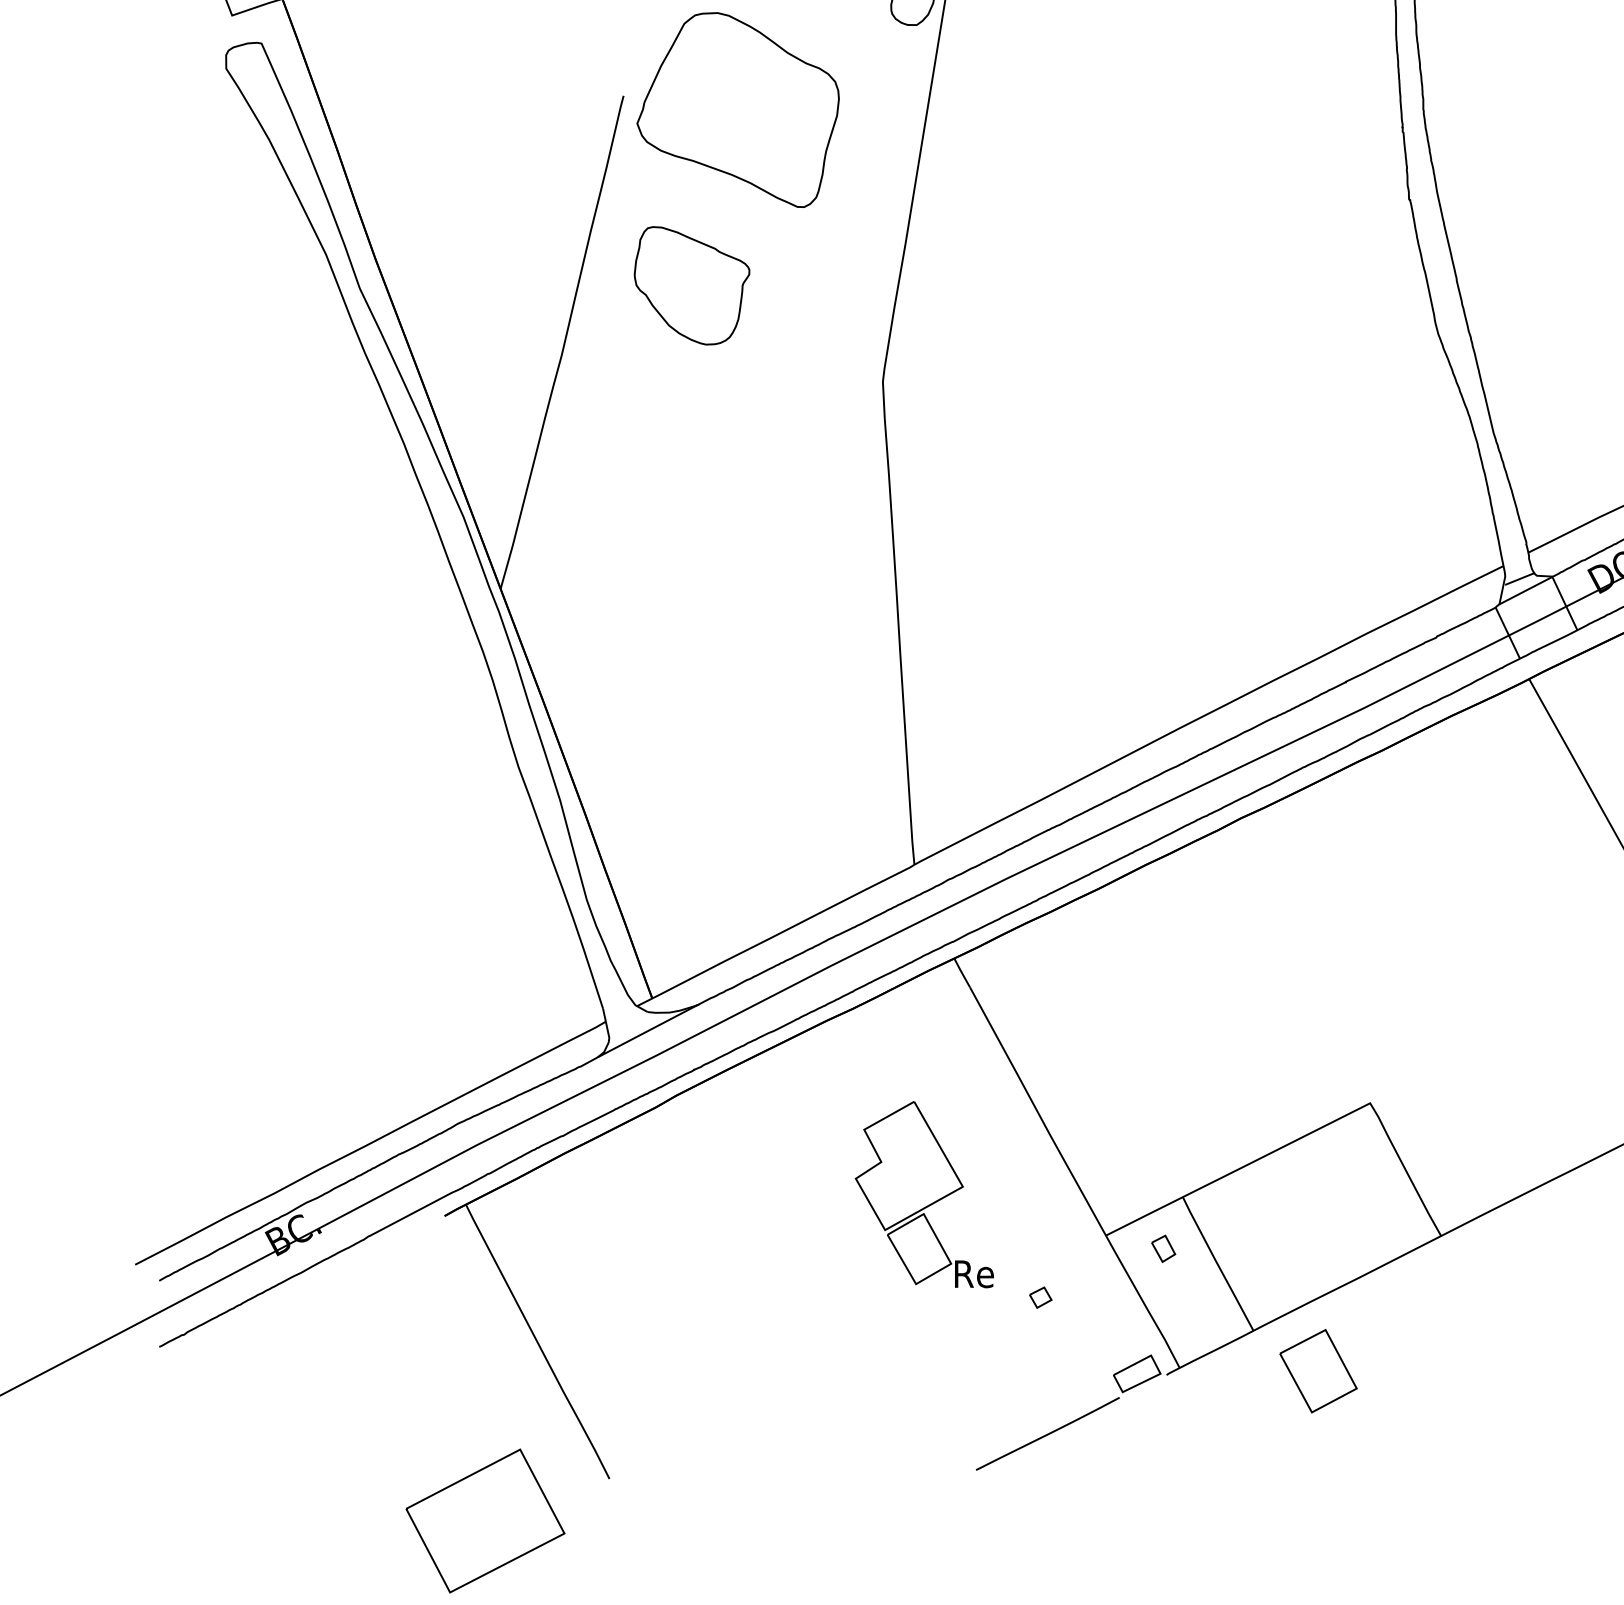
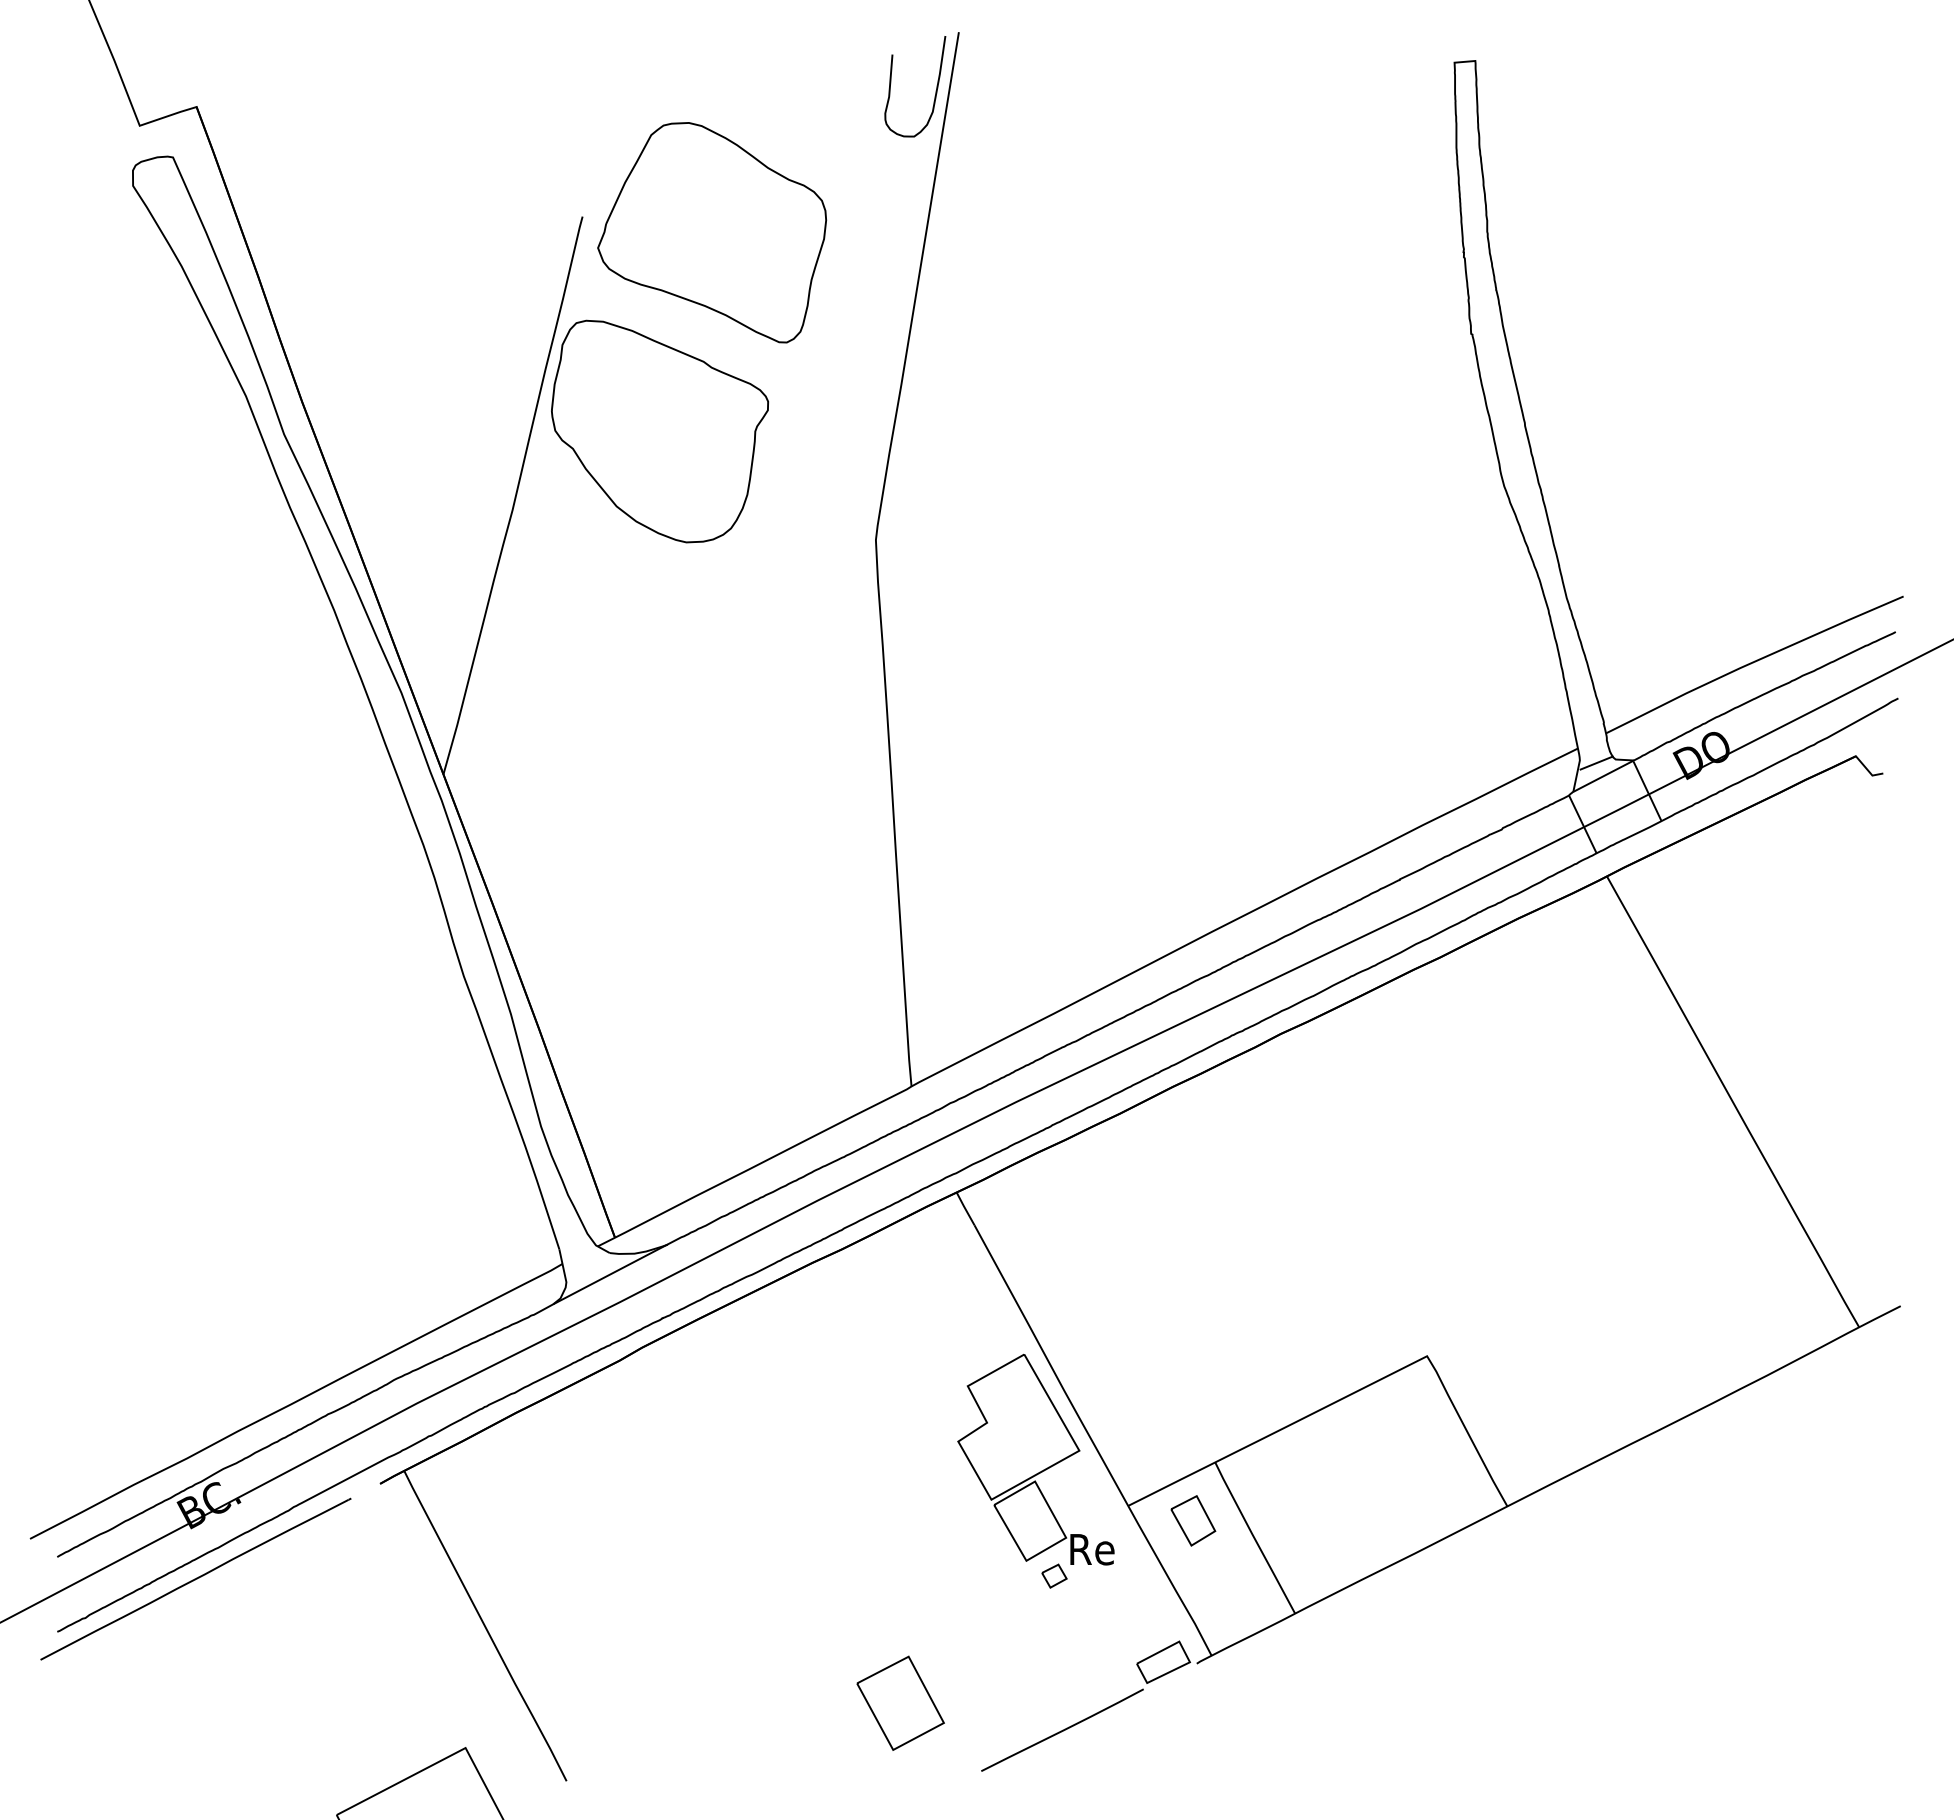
part: (691, 285) -> (659, 431), size x1.67
part: (924, 1194) -> (1035, 1459), moved
part: (1163, 1248) -> (1193, 1520), size x1.67
line: (281, 1299) -> (195, 1578), added
part: (1318, 1370) -> (900, 1702), moved

